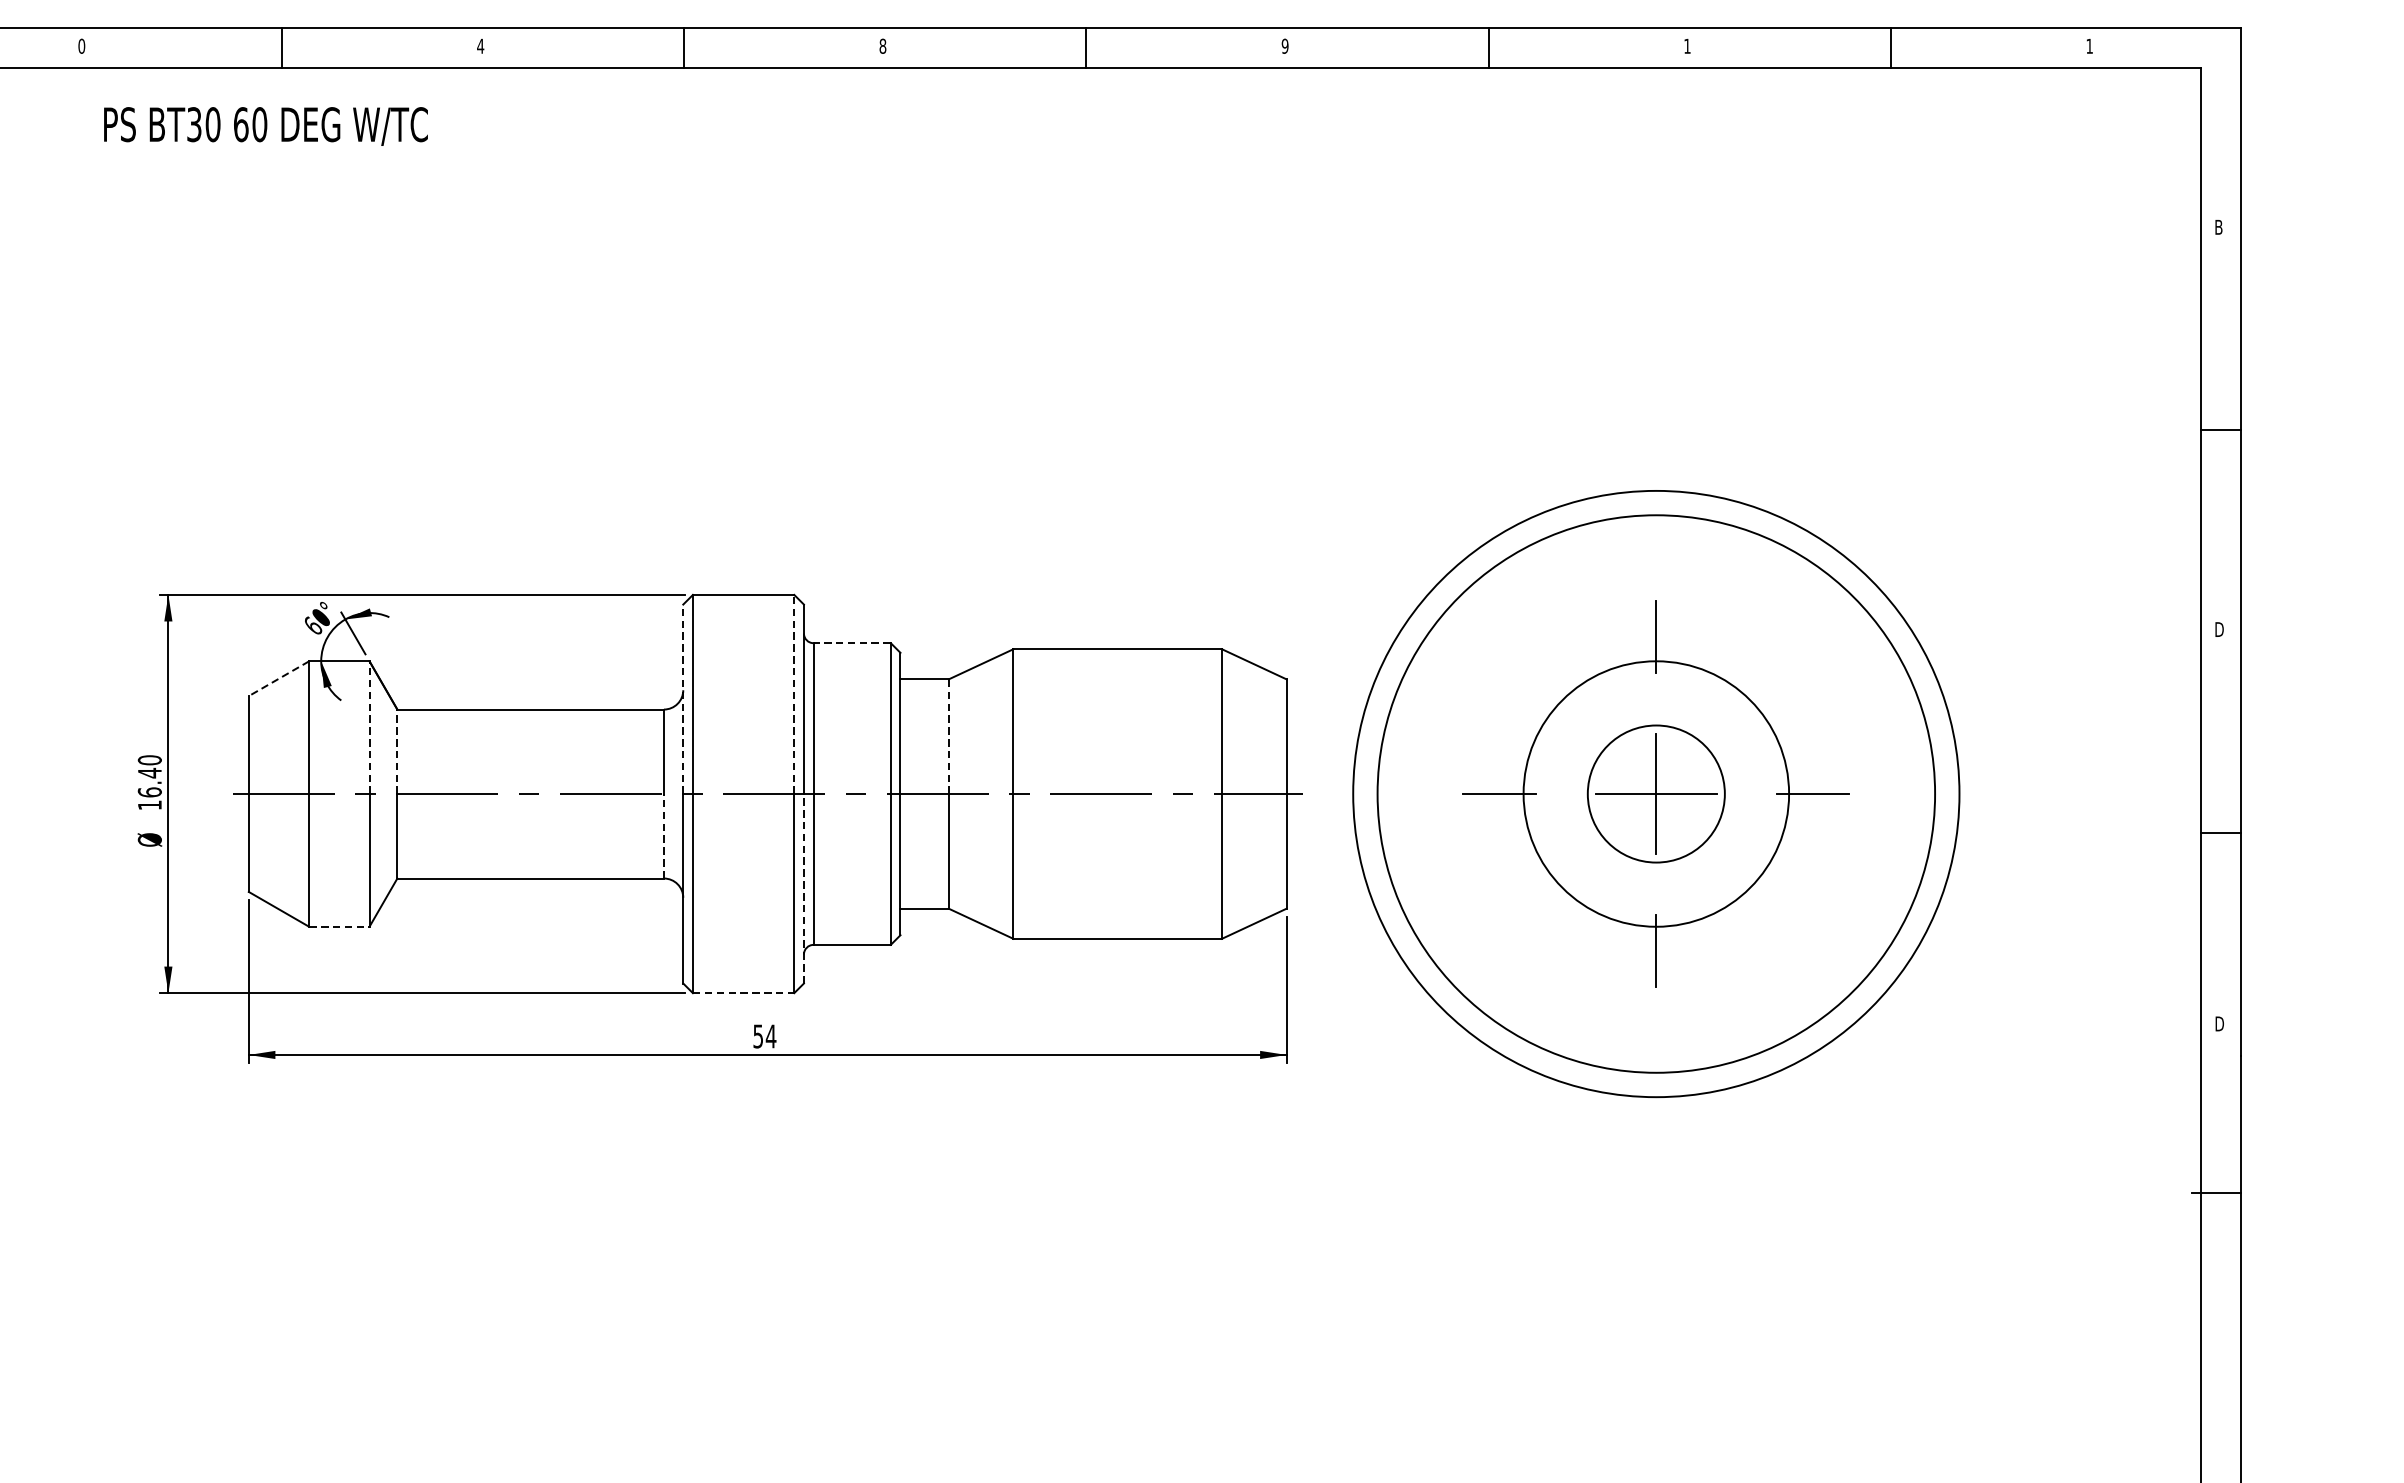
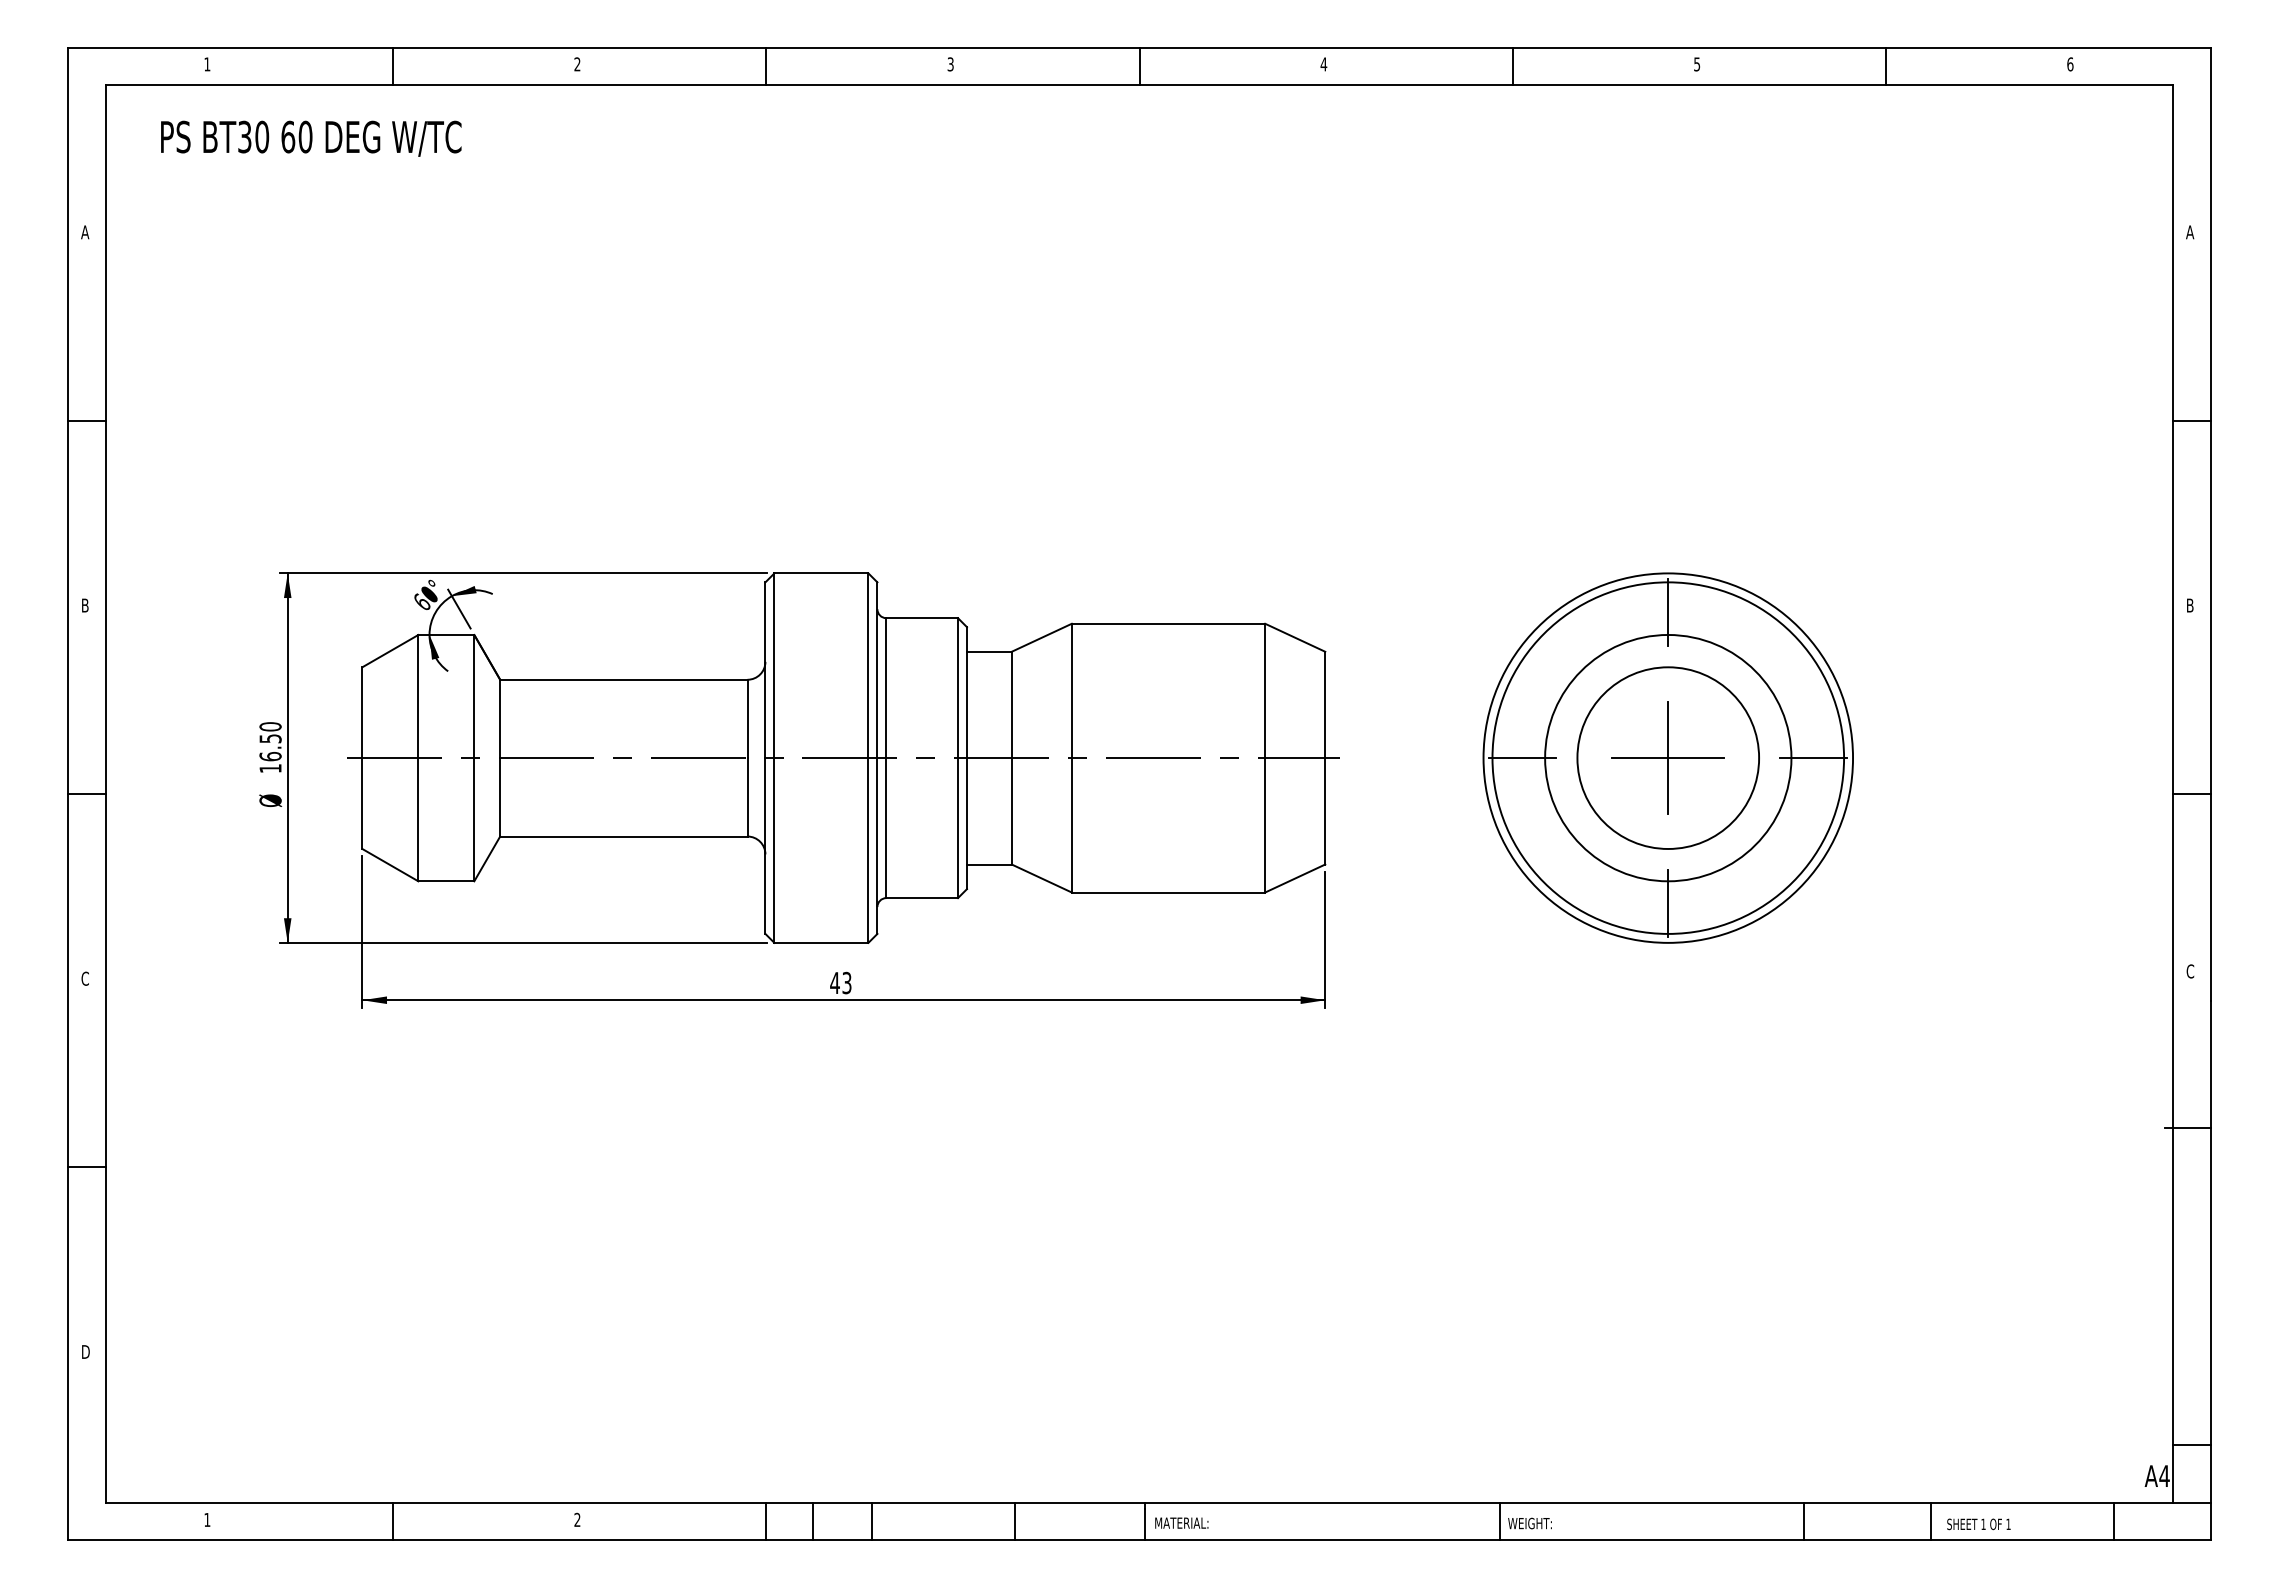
text: (81, 46) -> (207, 64), 0 -> 1
text: (480, 46) -> (577, 64), 4 -> 2
text: (882, 46) -> (950, 64), 8 -> 3
text: (1284, 46) -> (1323, 64), 9 -> 4
text: (1687, 46) -> (1697, 64), 1 -> 5
text: (2089, 46) -> (2070, 64), 1 -> 6
text: (266, 126) -> (311, 138), moved
text: (2219, 227) -> (2190, 232), B -> A
text: (2220, 629) -> (2191, 605), D -> B
line: (852, 643) -> (922, 618), dashed -> solid
line: (278, 679) -> (389, 651), dashed -> solid
line: (794, 694) -> (868, 665), dashed -> solid
line: (683, 699) -> (765, 670), dashed -> solid
line: (369, 727) -> (474, 696), dashed -> solid
line: (948, 736) -> (1011, 704), dashed -> solid
line: (397, 751) -> (500, 718), dashed -> solid
text: (149, 772) -> (270, 738), 16.40 -> 16.50
circle: (1656, 793) -> (1668, 757), size x0.62
circle: (1656, 793) -> (1668, 757), size x0.71
circle: (1656, 793) -> (1668, 757), size x1.43
line: (663, 835) -> (747, 796), dashed -> solid
line: (804, 889) -> (877, 846), dashed -> solid
line: (339, 926) -> (446, 881), dashed -> solid
line: (743, 992) -> (821, 942), dashed -> solid
text: (2219, 1023) -> (2190, 971), D -> C
text: (764, 1035) -> (840, 982), 54 -> 43

